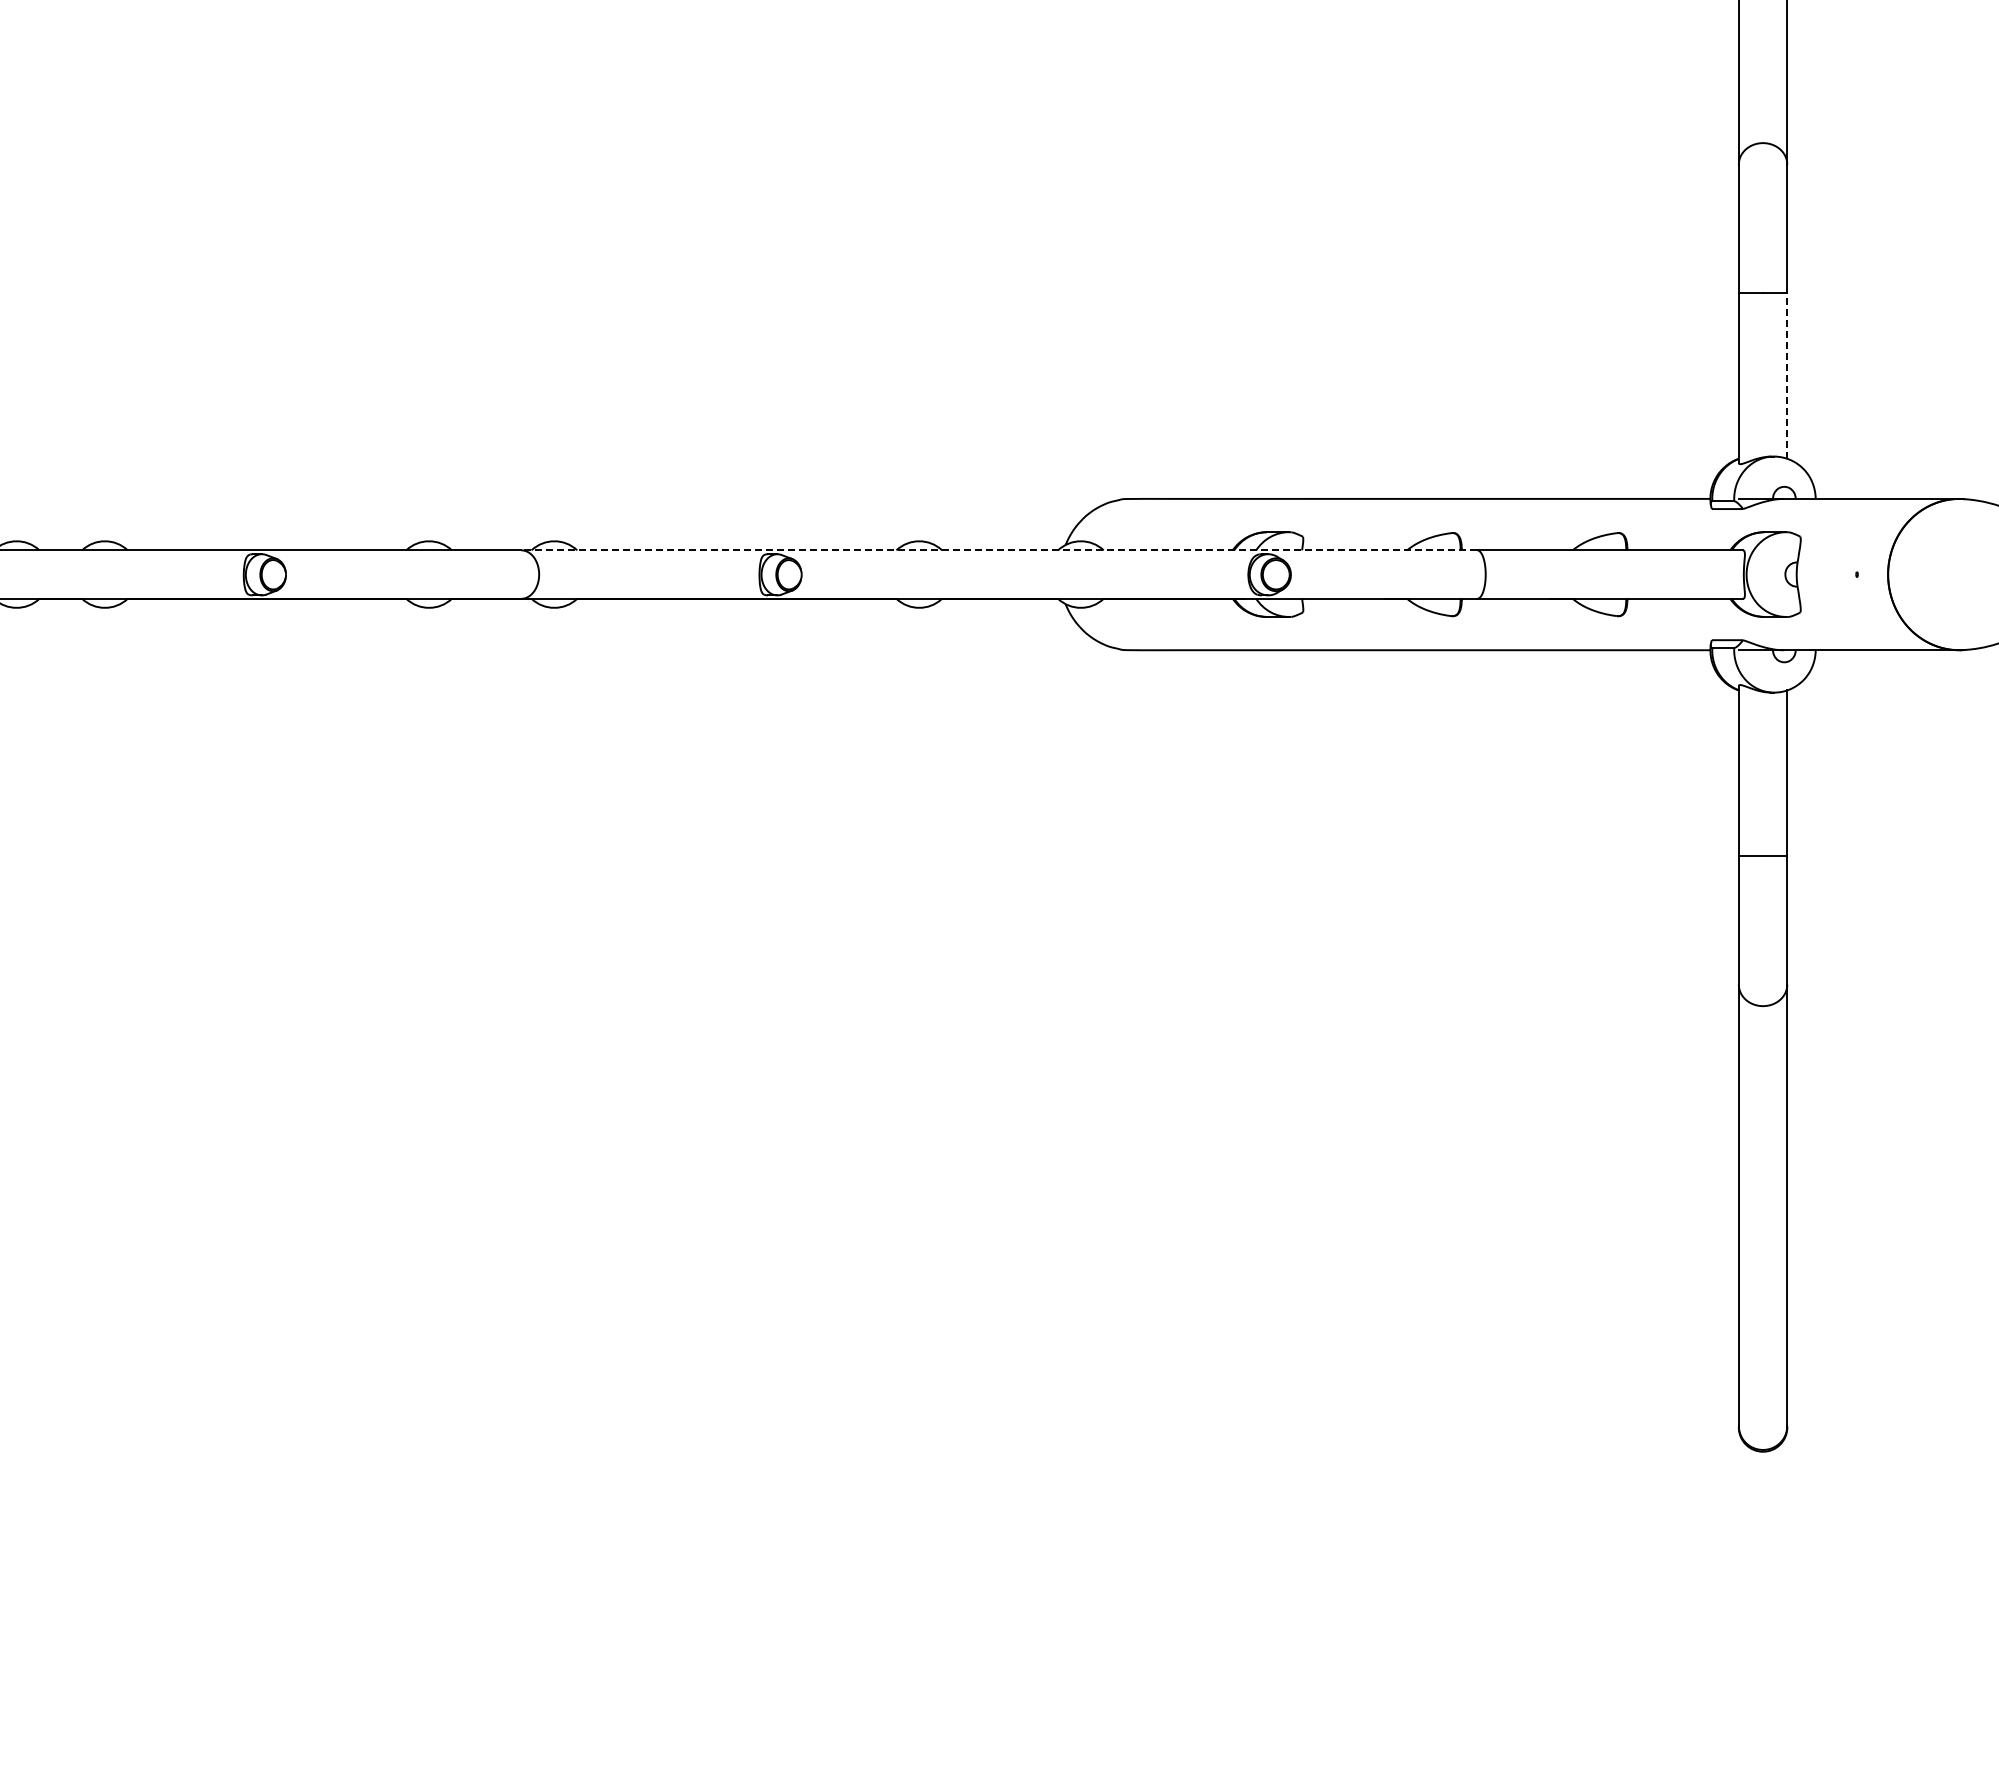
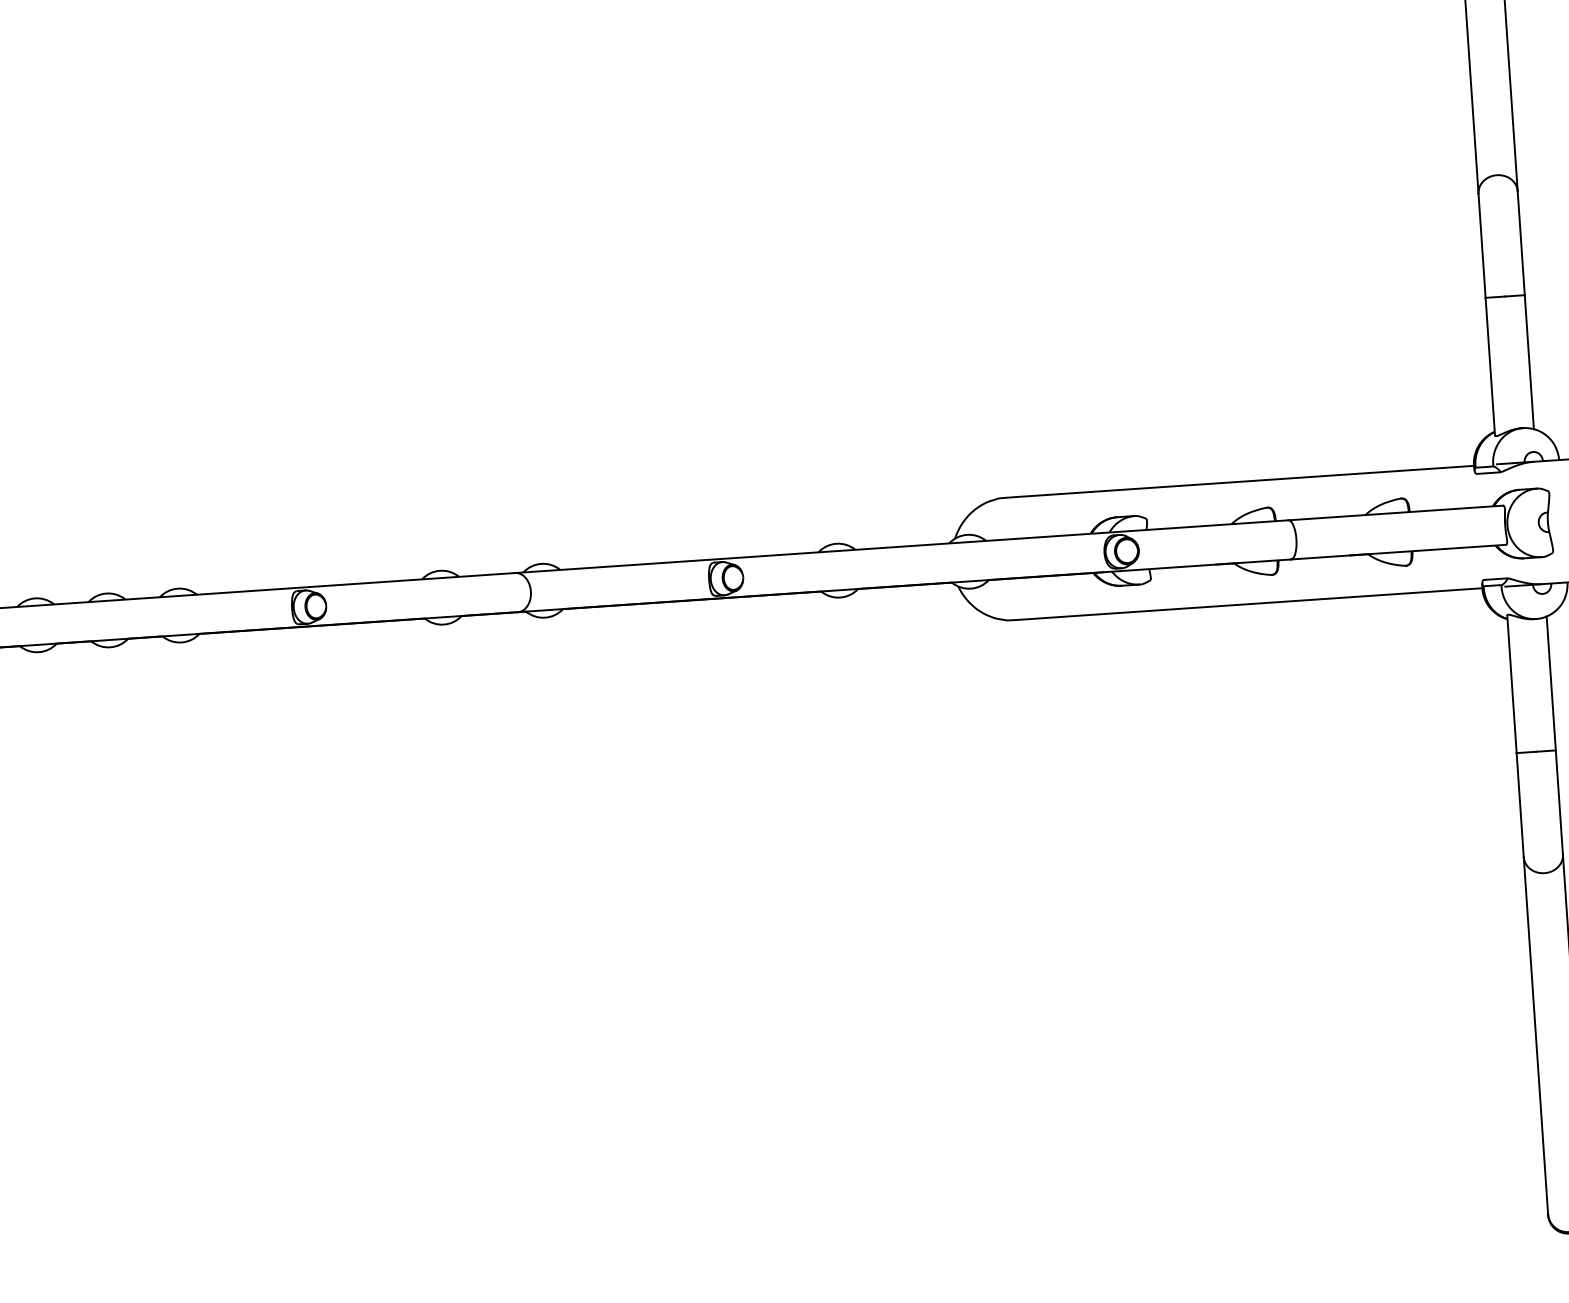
line: (1787, 375) -> (1529, 361), dashed -> solid
line: (999, 550) -> (901, 546), dashed -> solid

